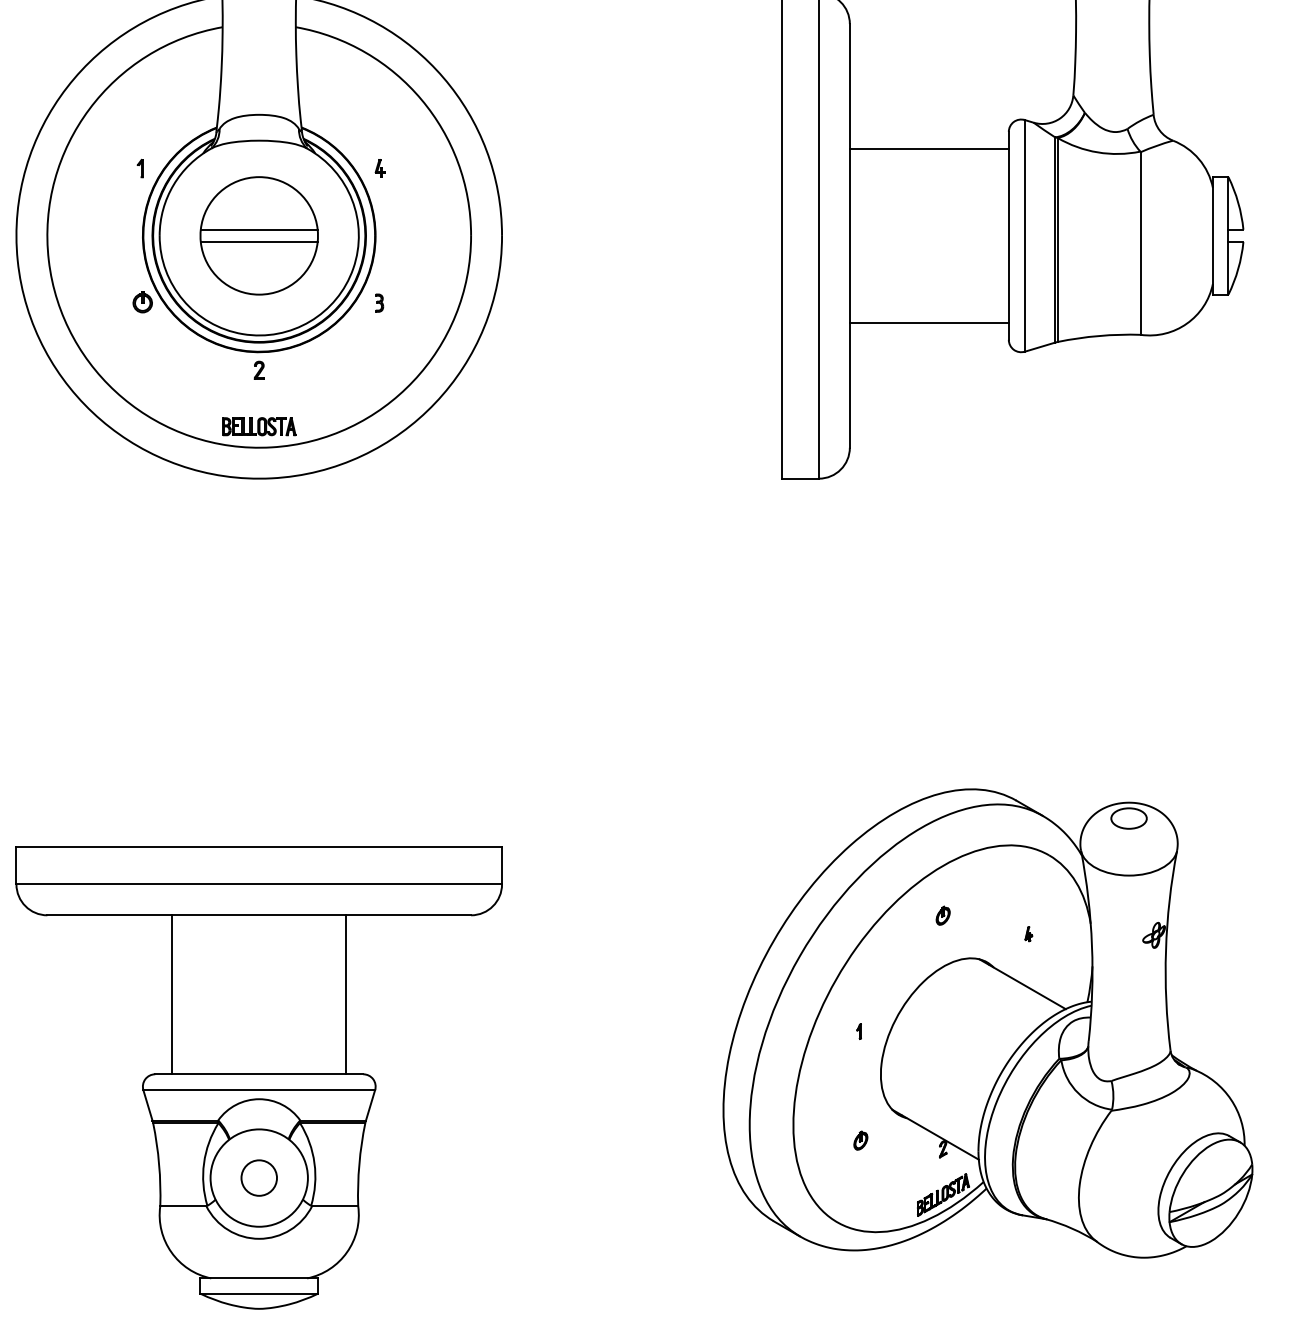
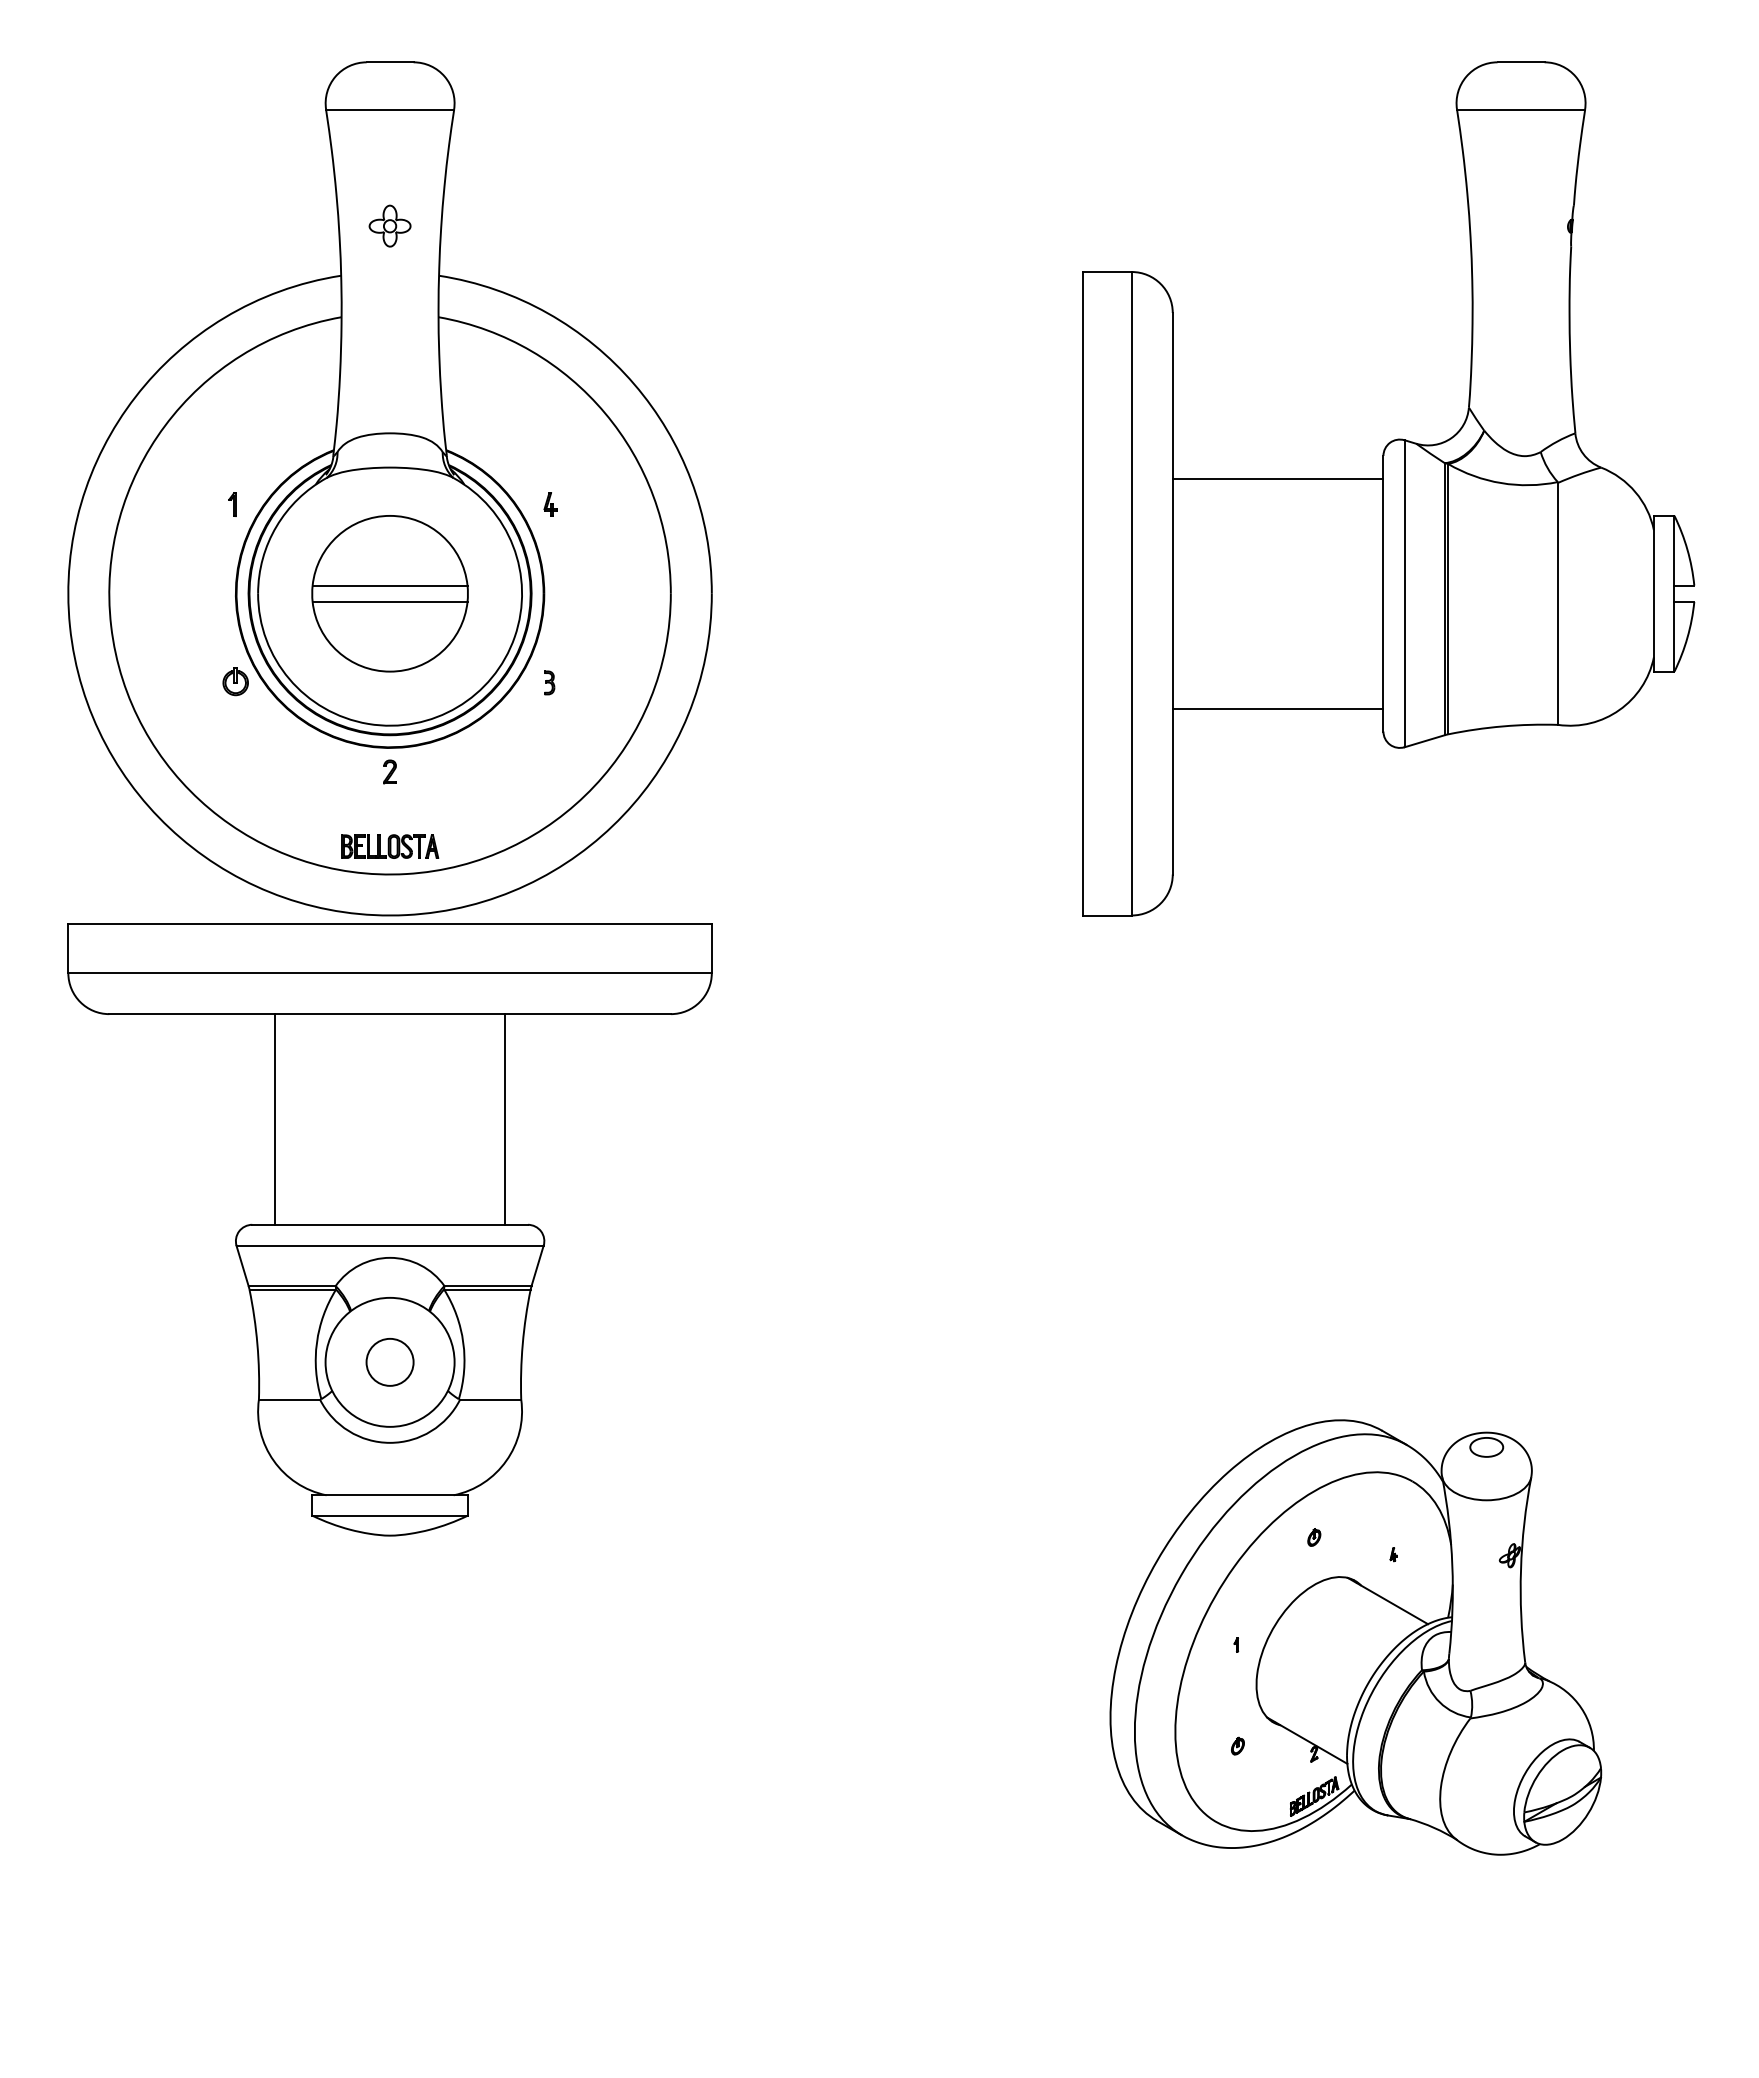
part: (987, 1023) -> (1355, 1637), size x0.7
part: (258, 1077) -> (389, 1229), moved

